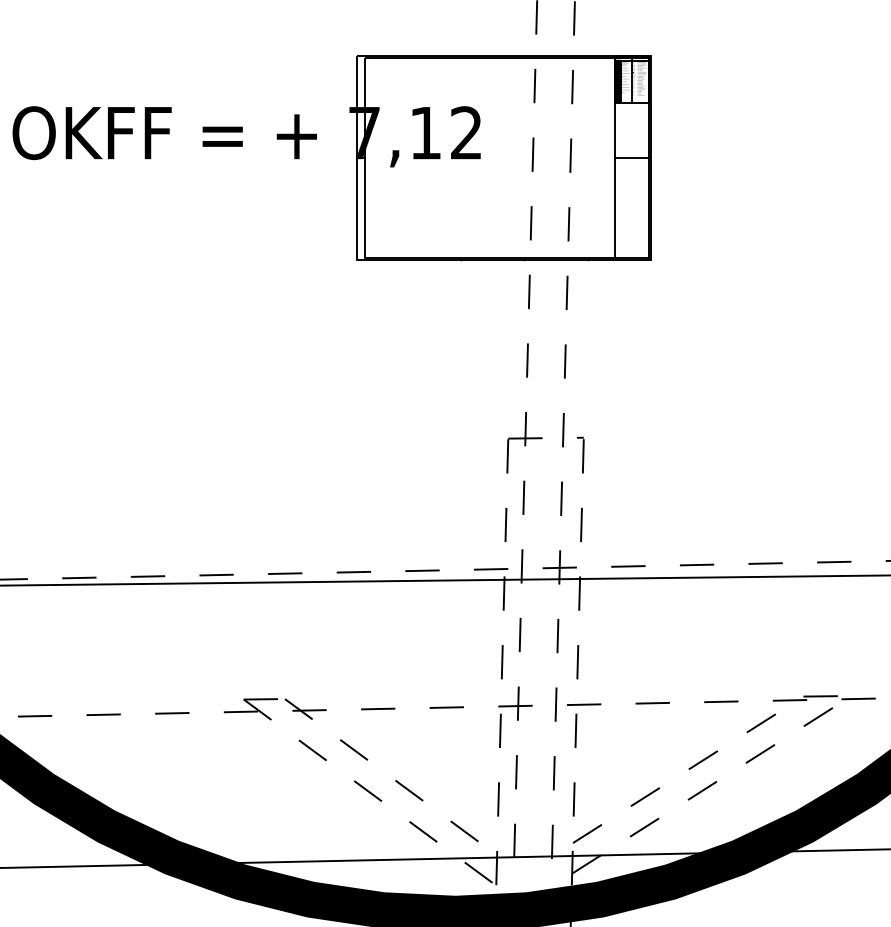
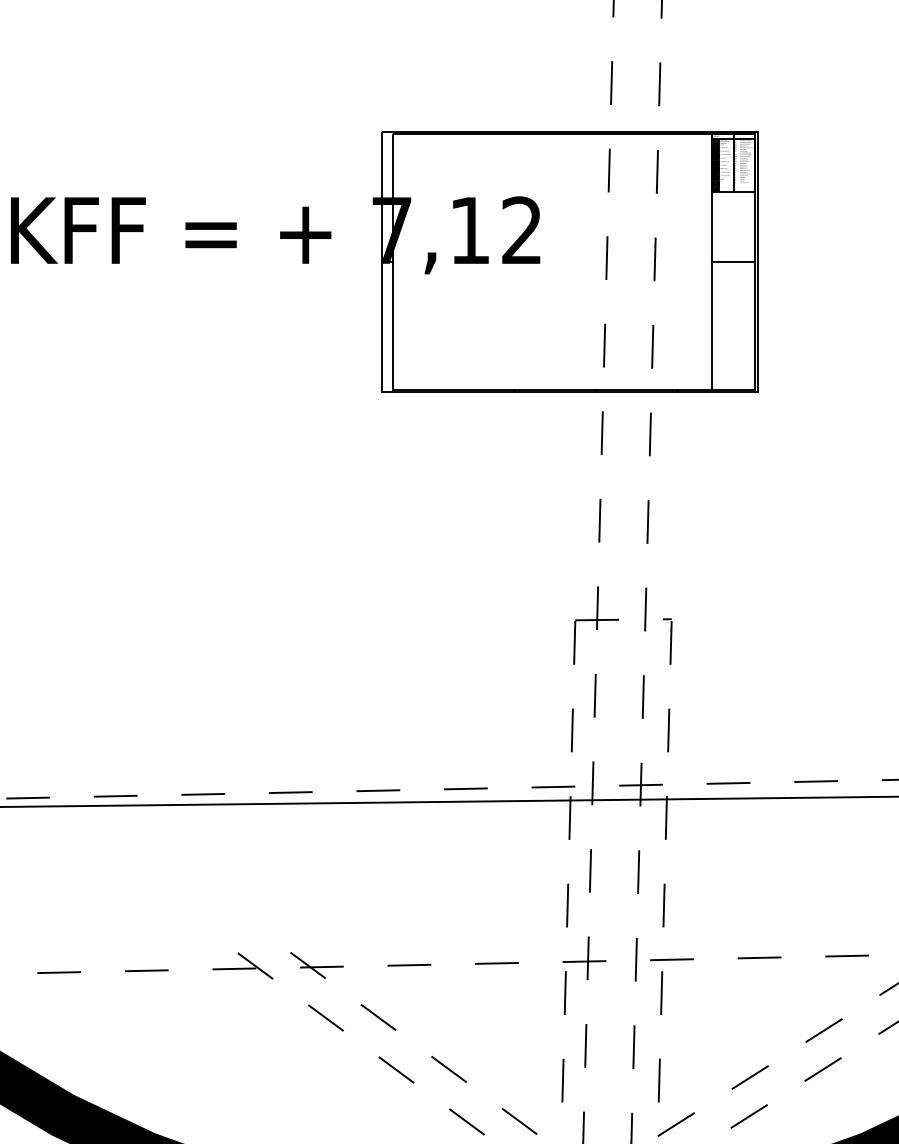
line: (263, 699) -> (263, 953), removed

